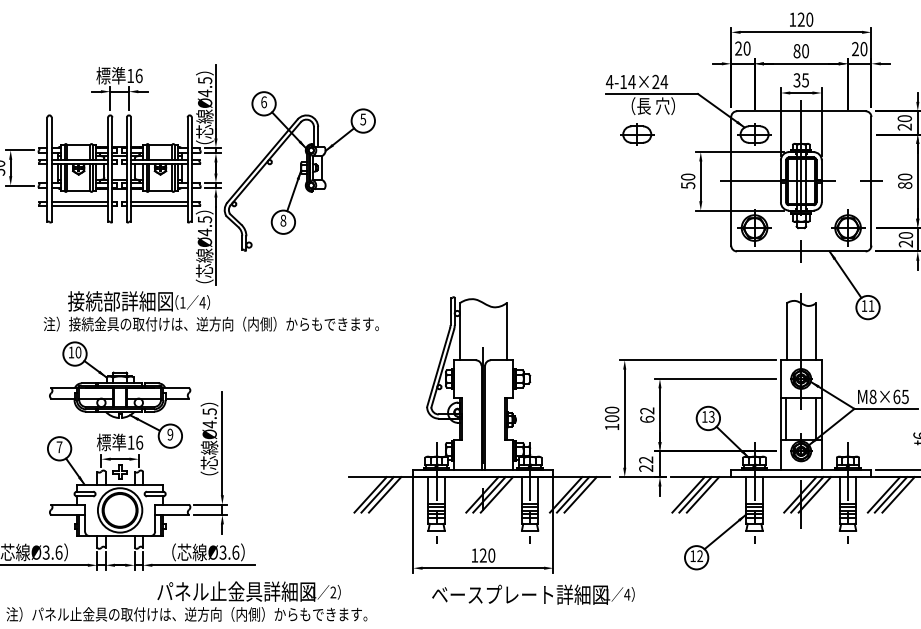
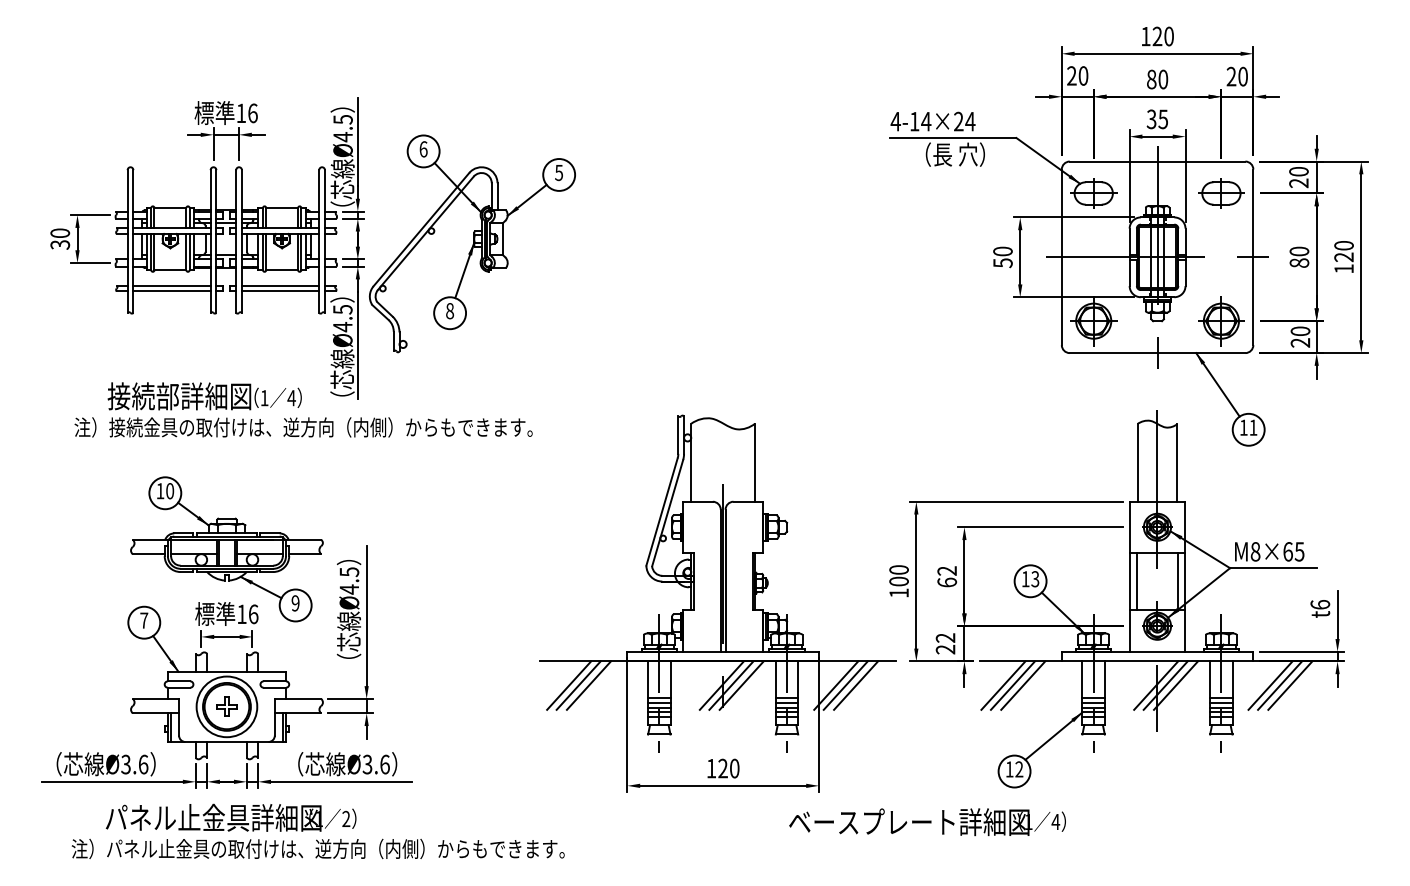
part: (637, 134) -> (1221, 193), moved
text: (211, 311) -> (303, 409), moved
part: (119, 472) -> (226, 706), moved
text: (248, 591) -> (230, 817), moved
text: (533, 595) -> (927, 822), moved

